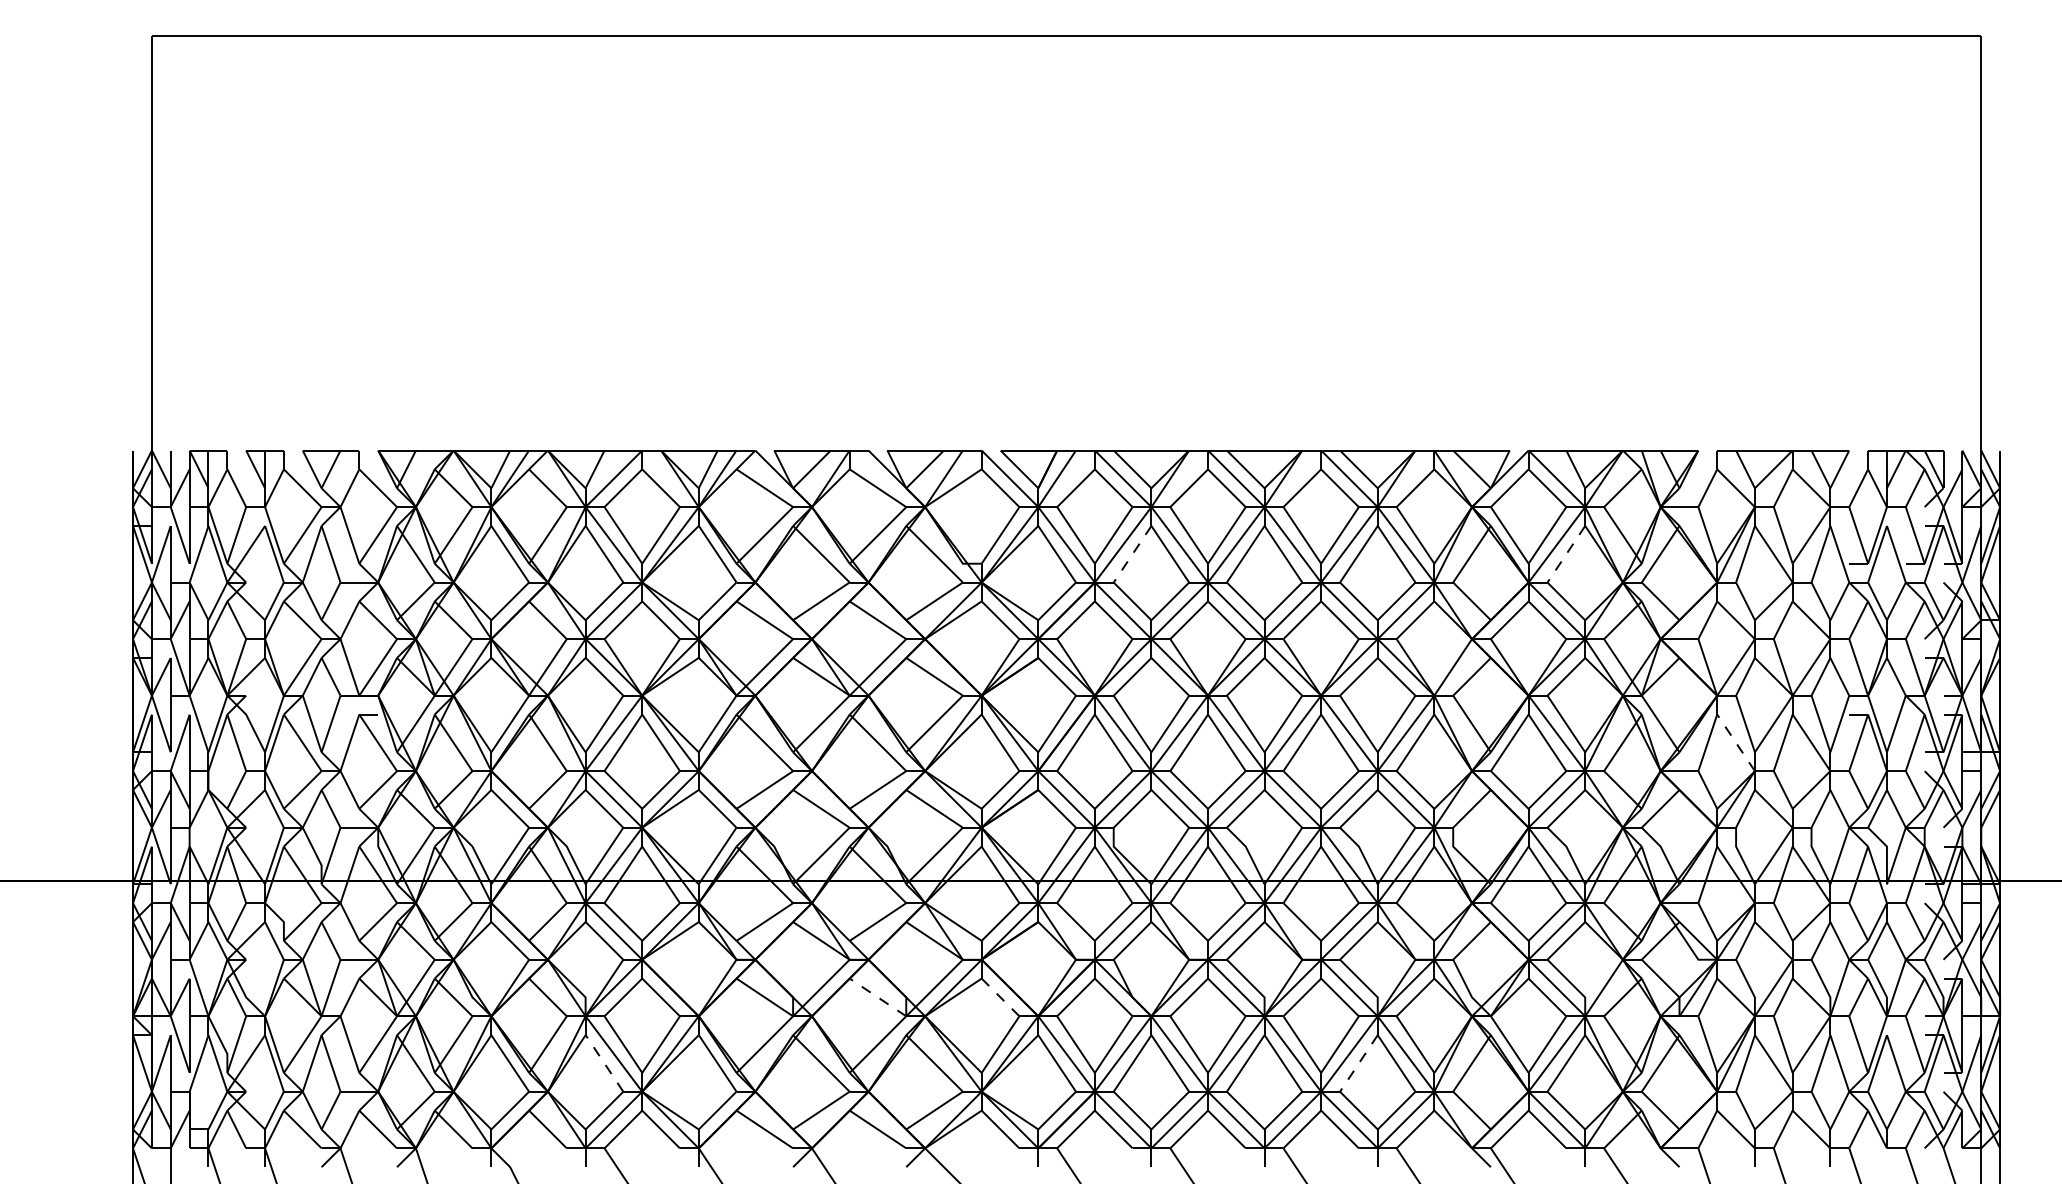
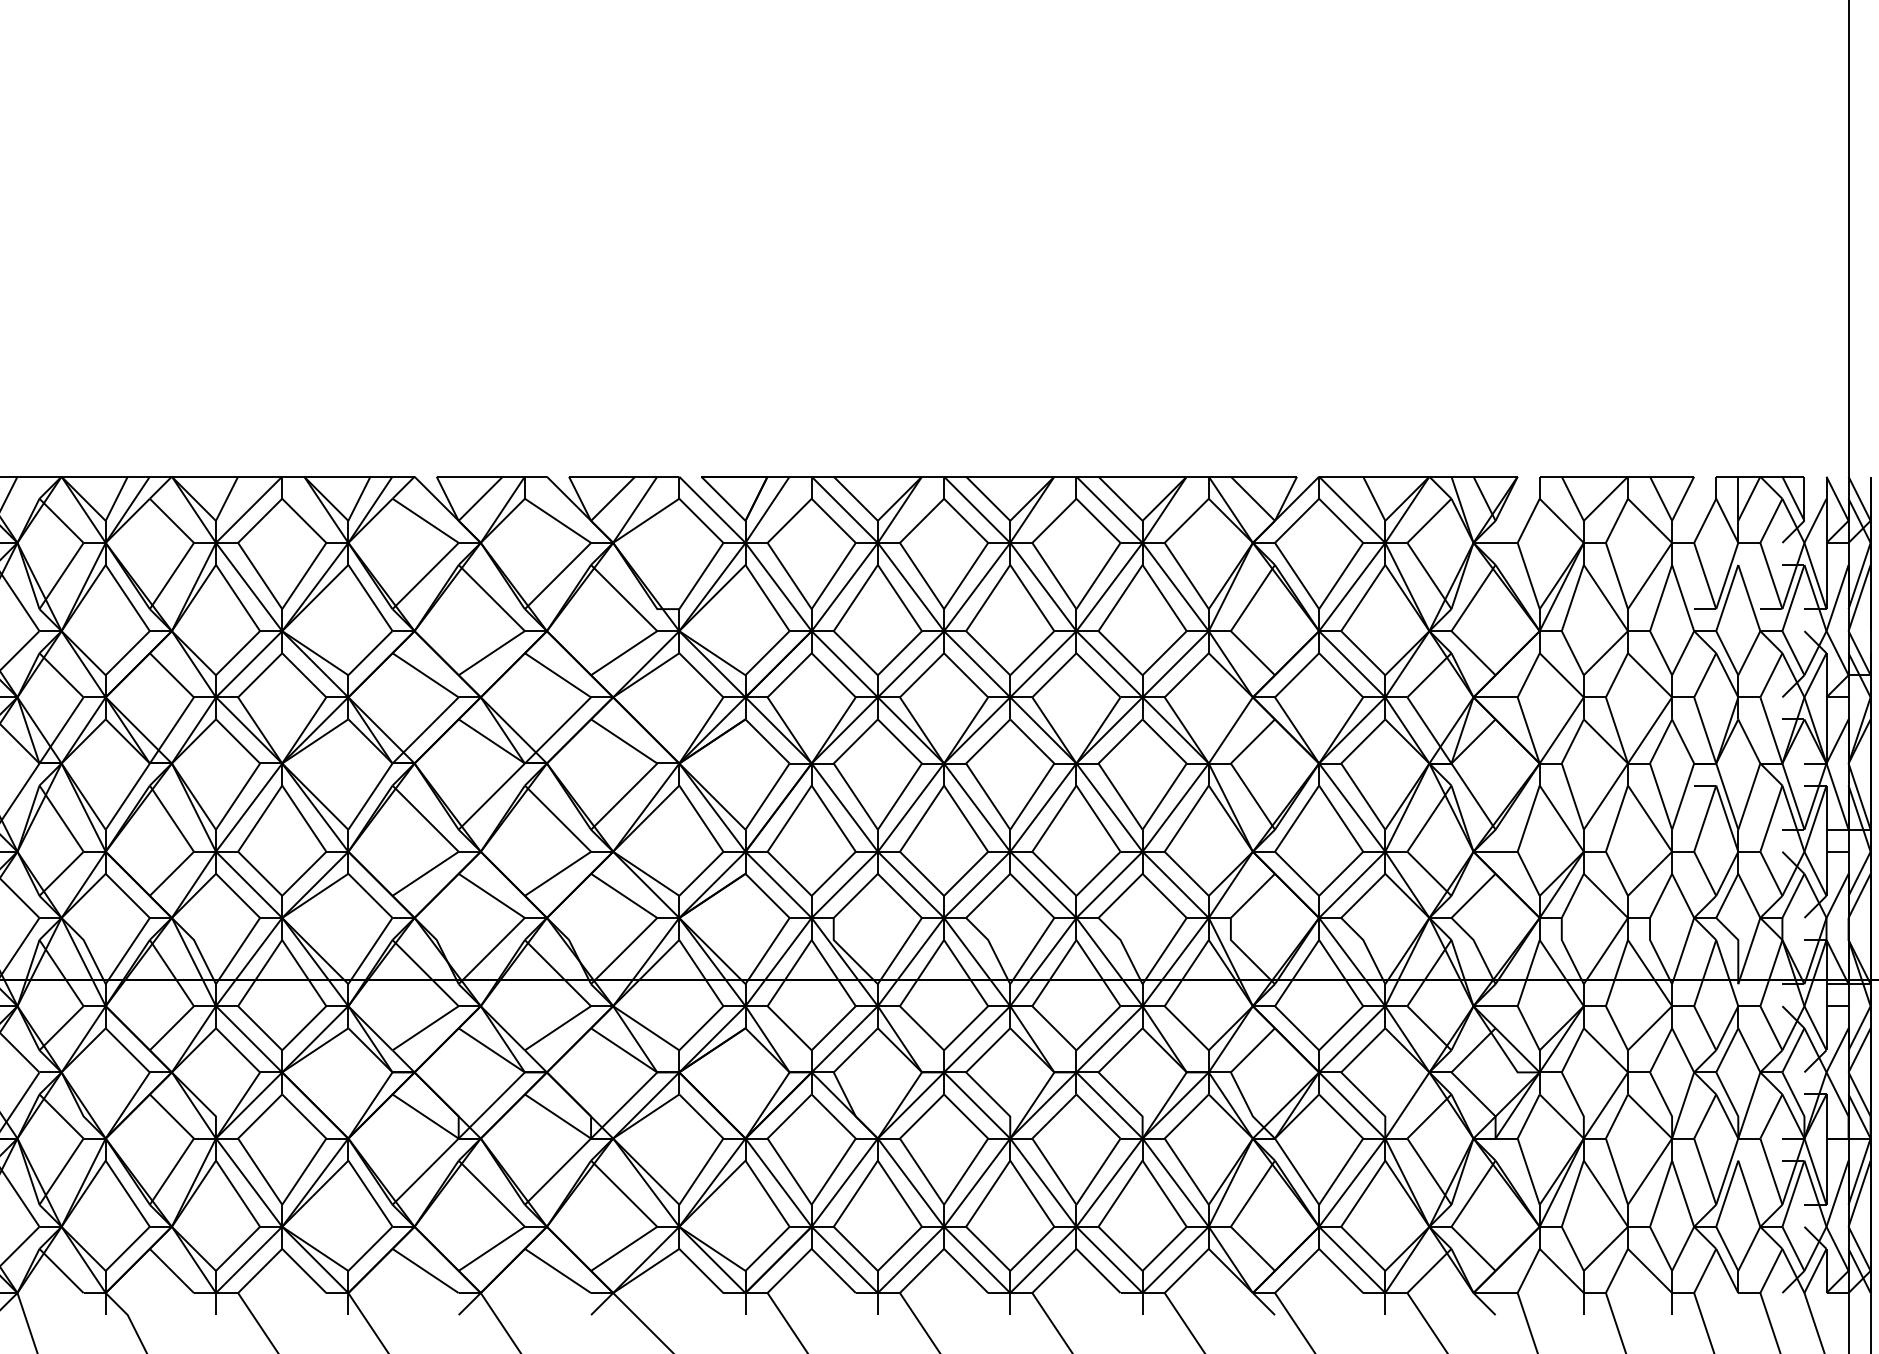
line: (1132, 554) -> (855, 598), dashed -> solid
line: (1566, 554) -> (1363, 598), dashed -> solid
line: (1736, 742) -> (1562, 818), dashed -> solid
line: (878, 997) -> (558, 1116), dashed -> solid
line: (1000, 997) -> (701, 1116), dashed -> solid
line: (604, 1063) -> (238, 1193), dashed -> solid
line: (1358, 1063) -> (1120, 1193), dashed -> solid

